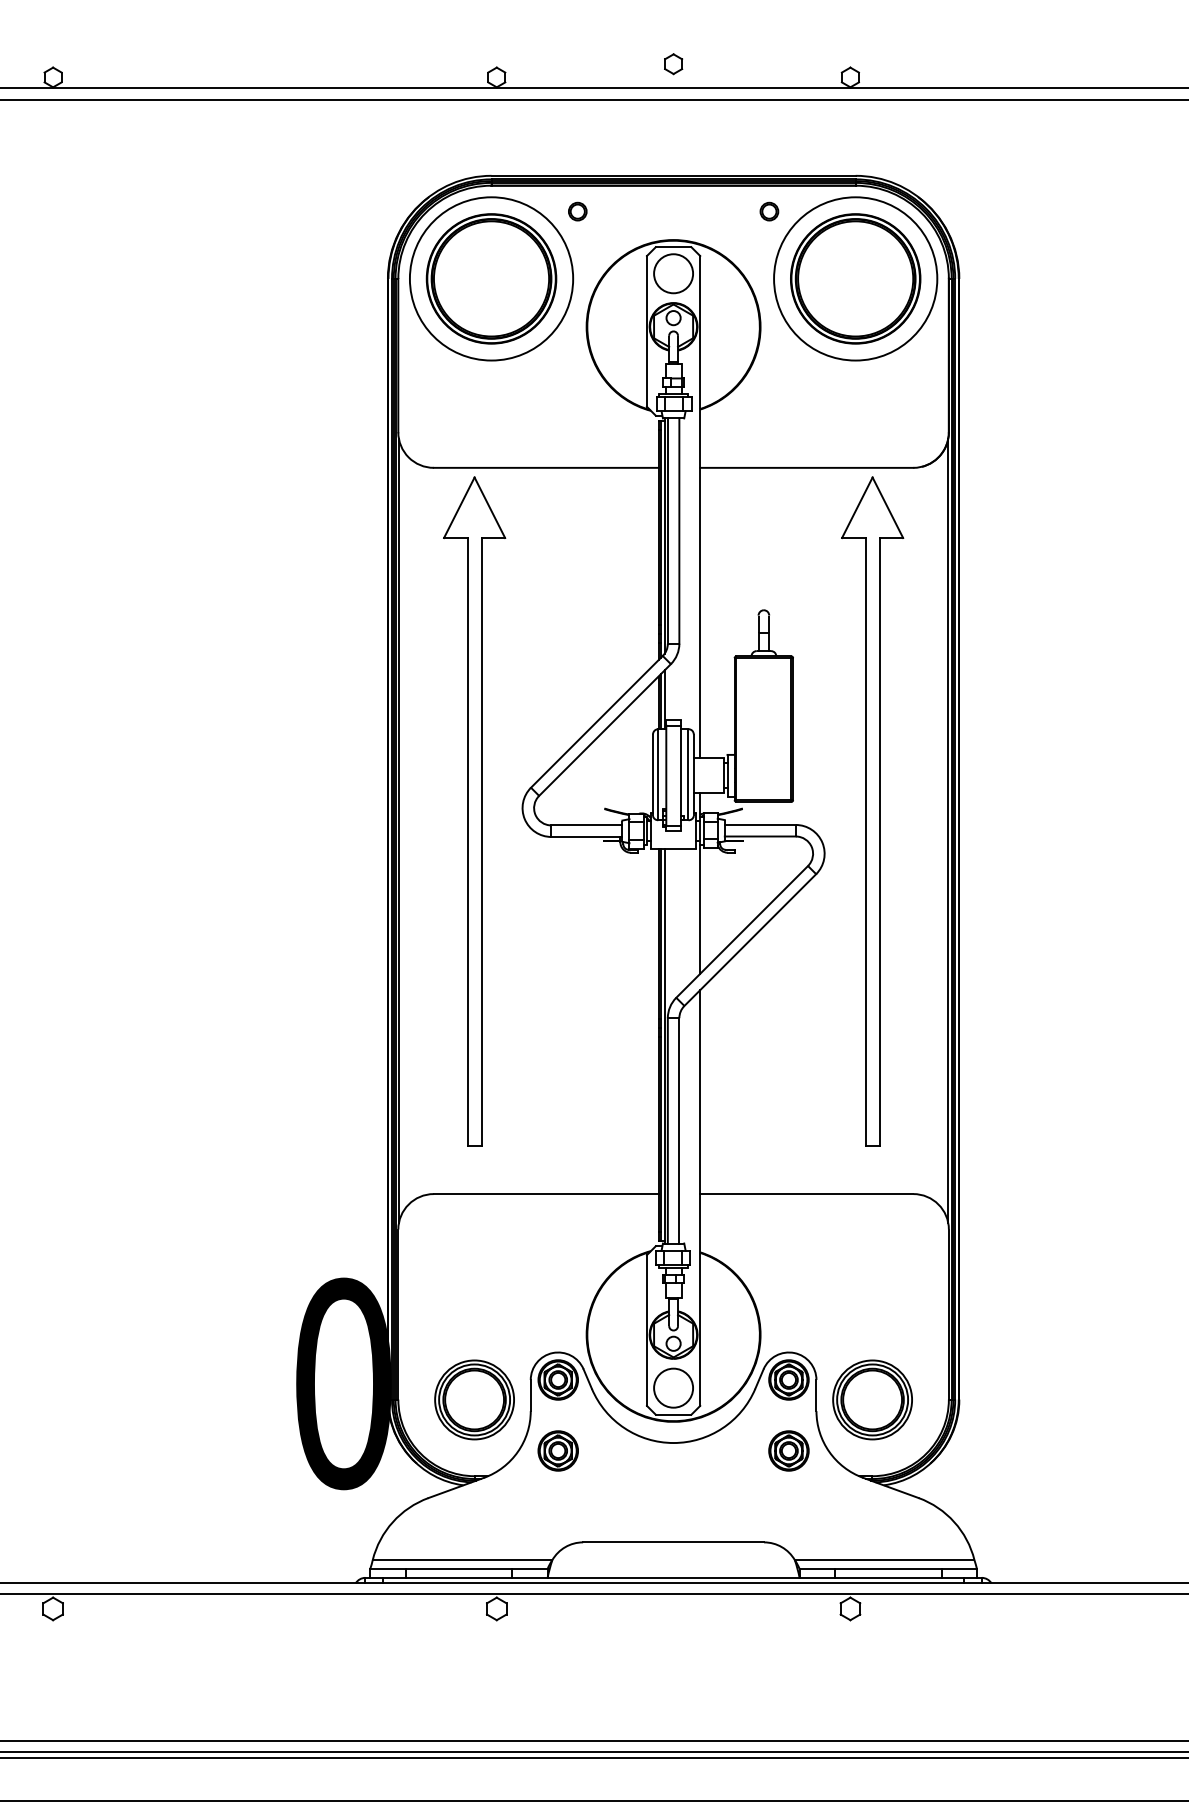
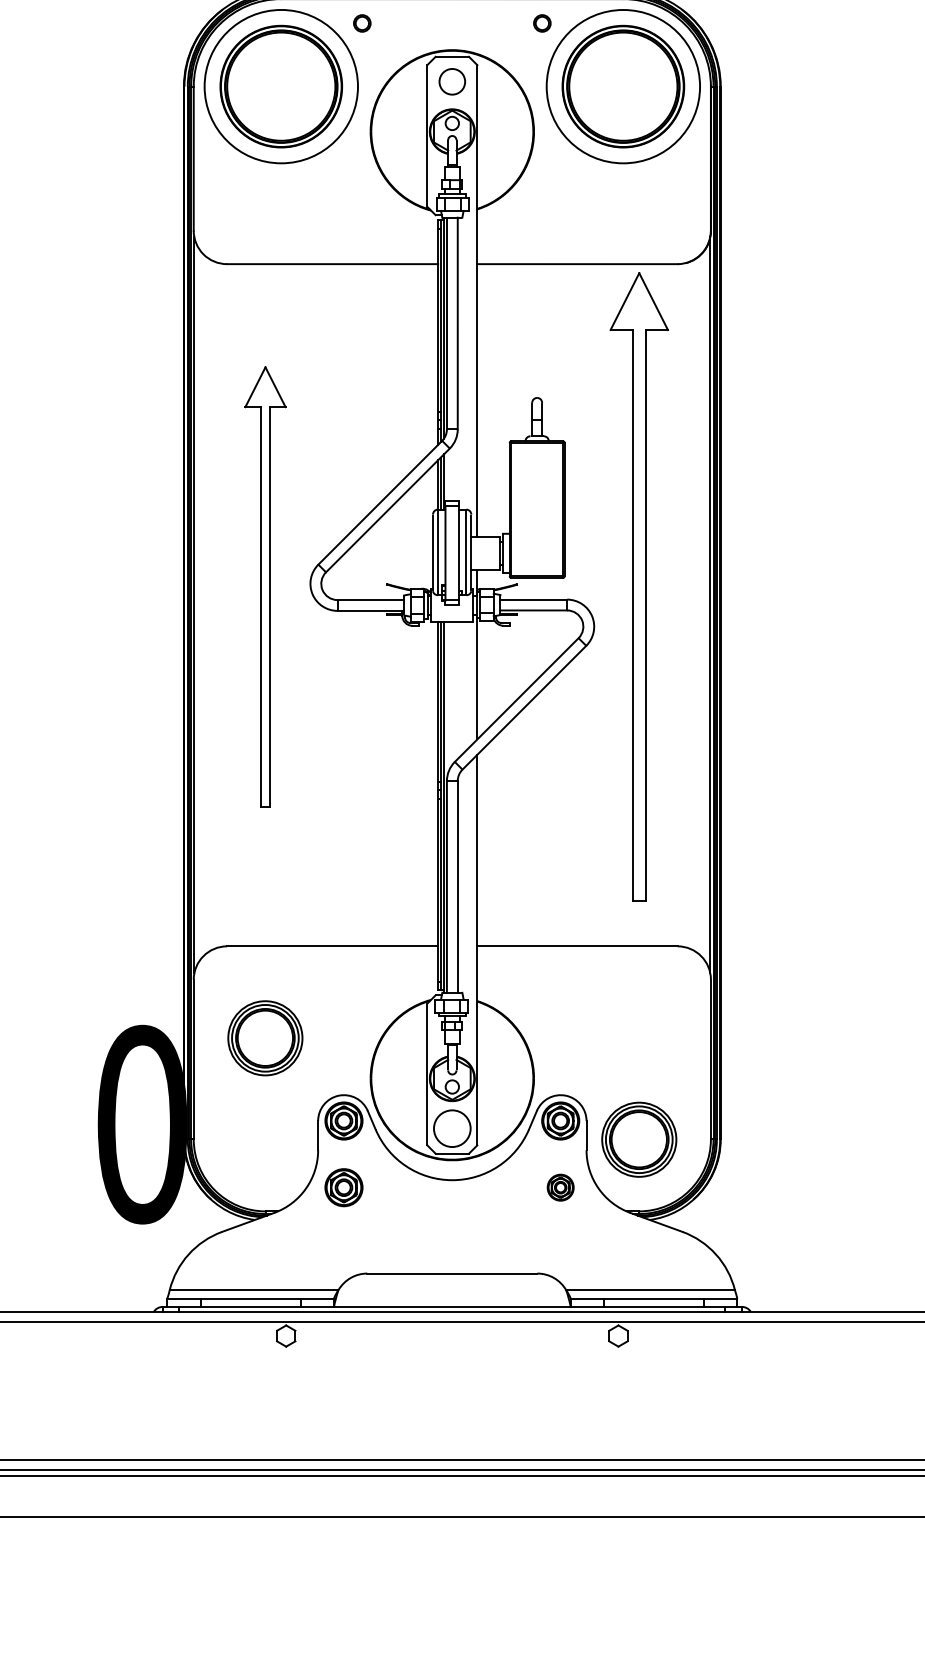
circle: (673, 273) -> (452, 81), size x0.7
part: (474, 811) -> (265, 586), size x0.7
part: (474, 1399) -> (265, 1037), moved
part: (788, 1450) -> (560, 1187), size x0.7

